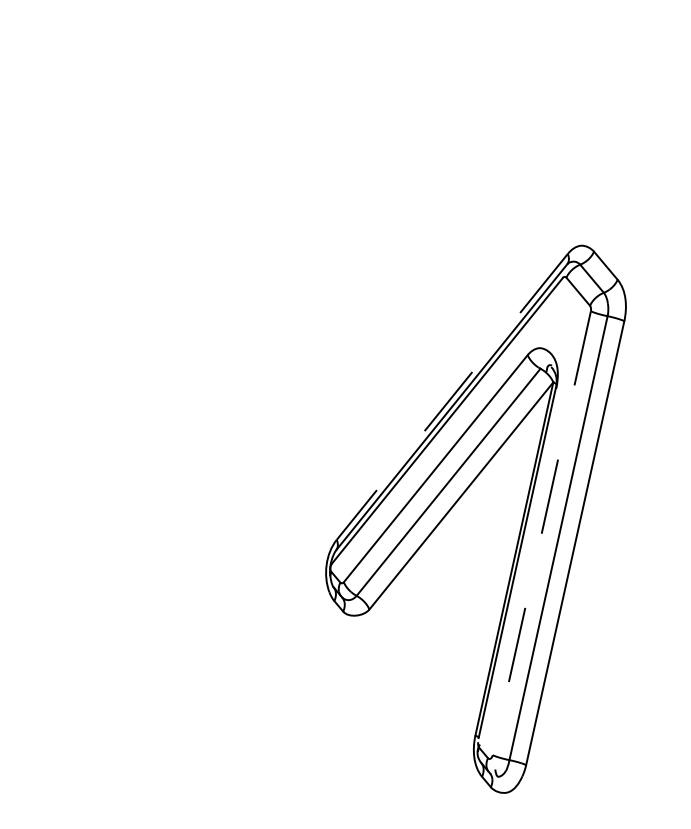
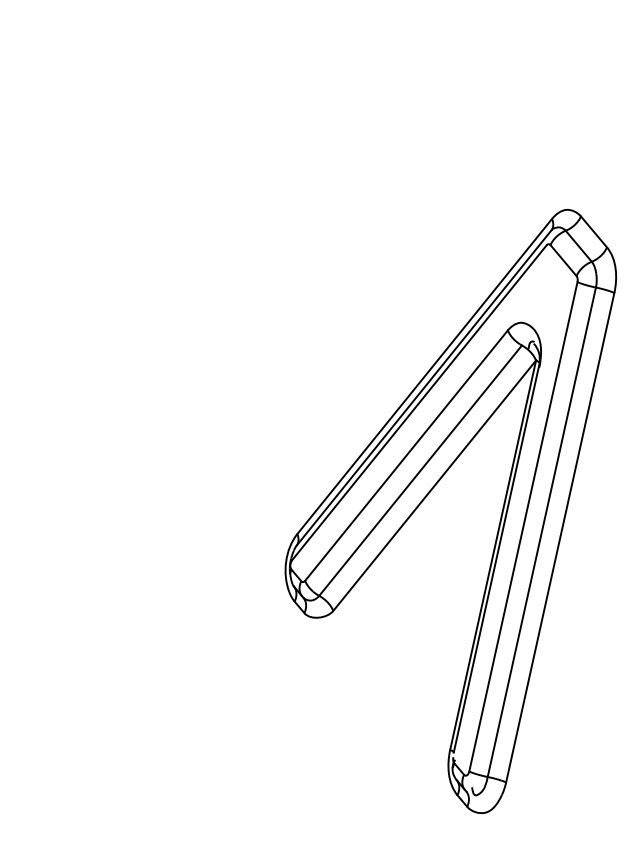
line: (452, 396) -> (424, 376), dashed -> solid
line: (541, 533) -> (523, 527), dashed -> solid

